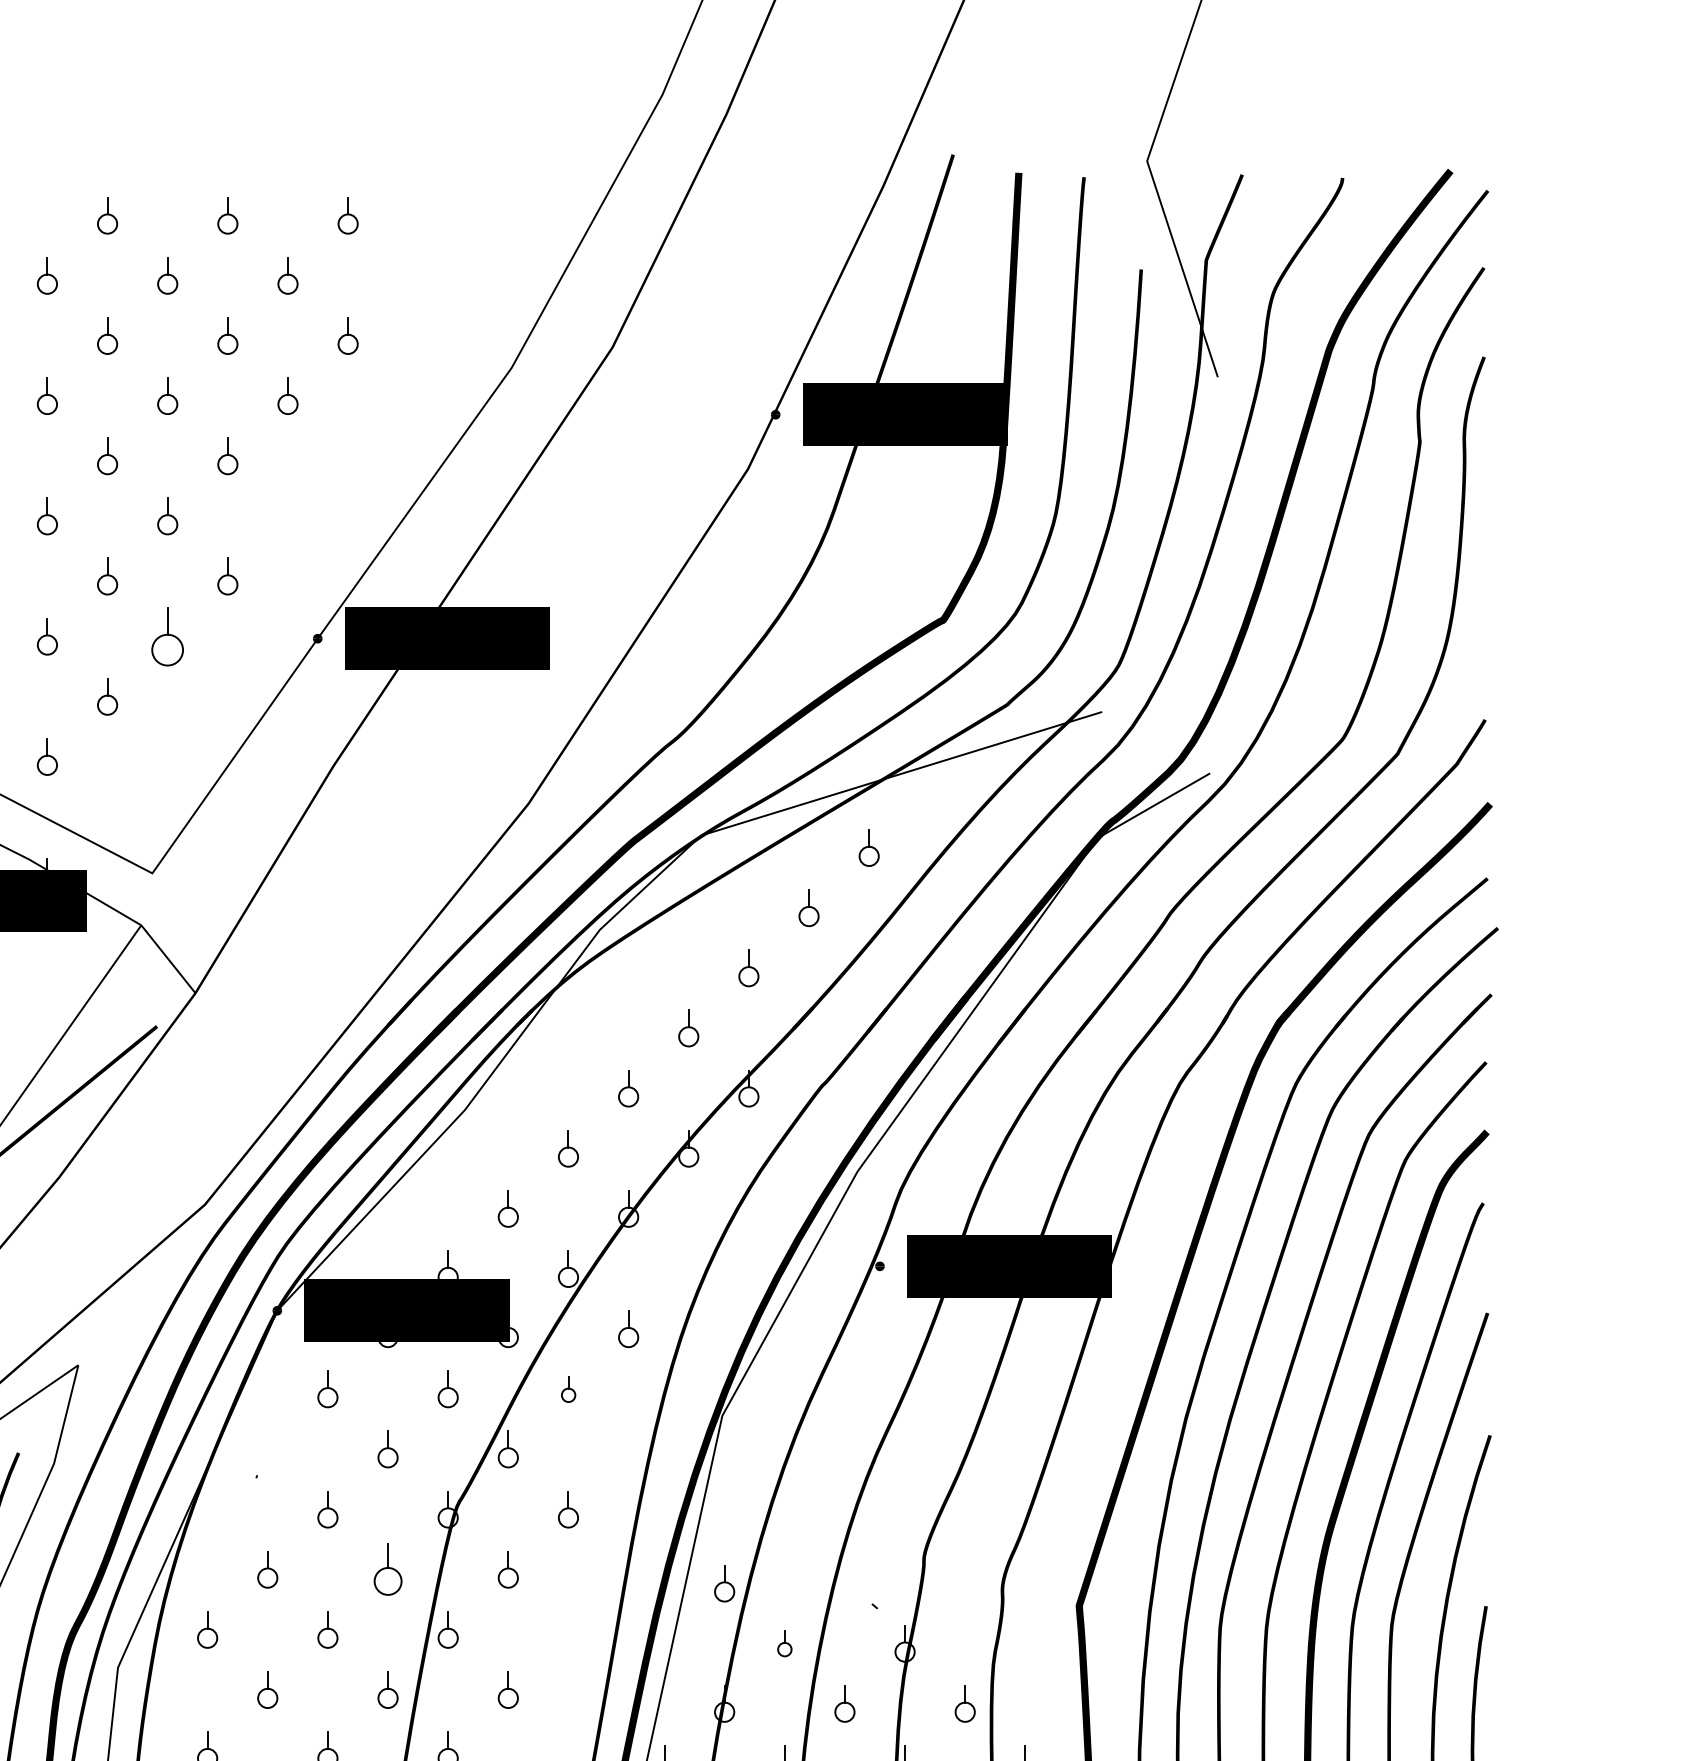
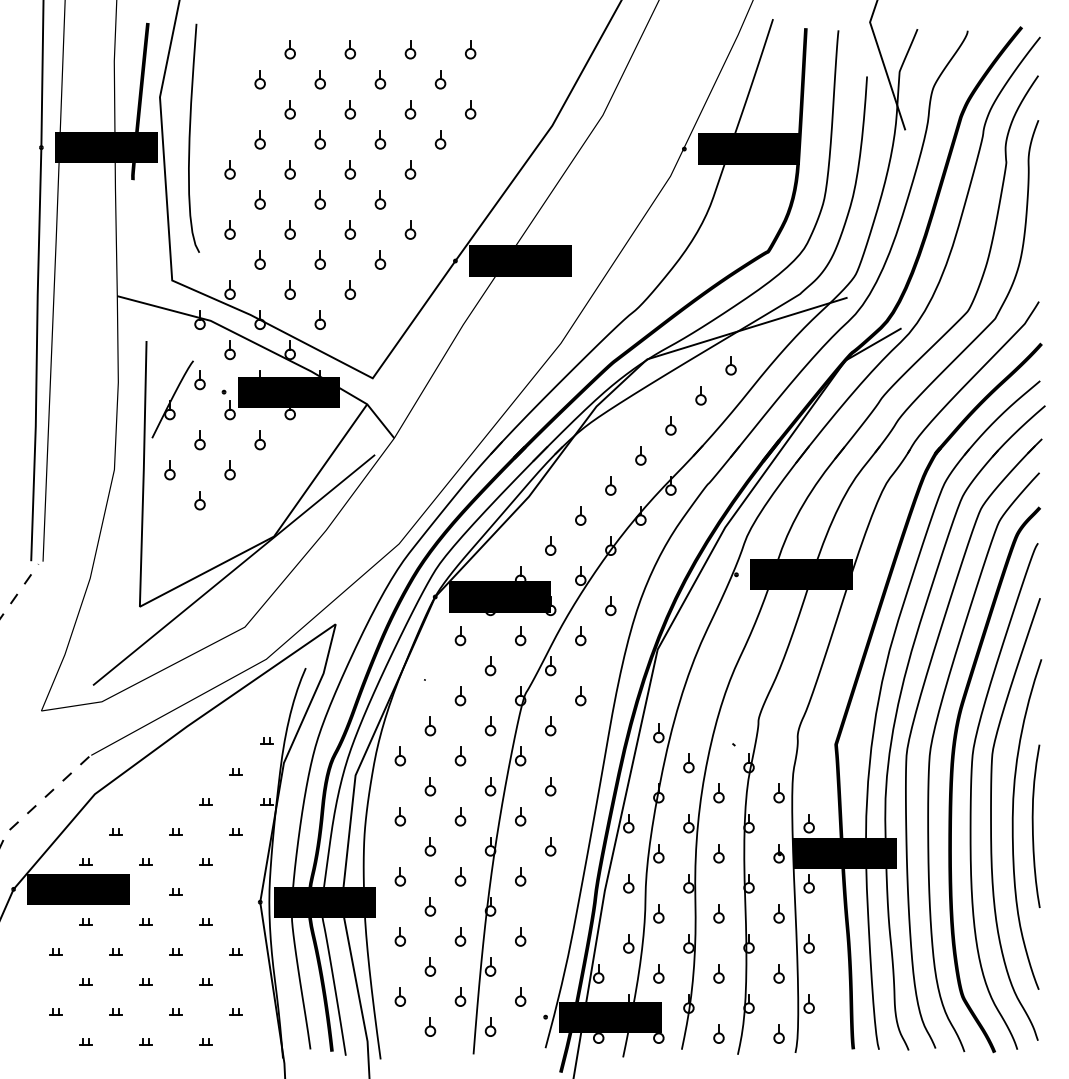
part: (167, 635) -> (380, 259), size x0.62
part: (567, 1389) -> (580, 636), size x1.43
part: (387, 1569) -> (490, 726), size x0.71
part: (783, 1643) -> (688, 763), size x1.43

